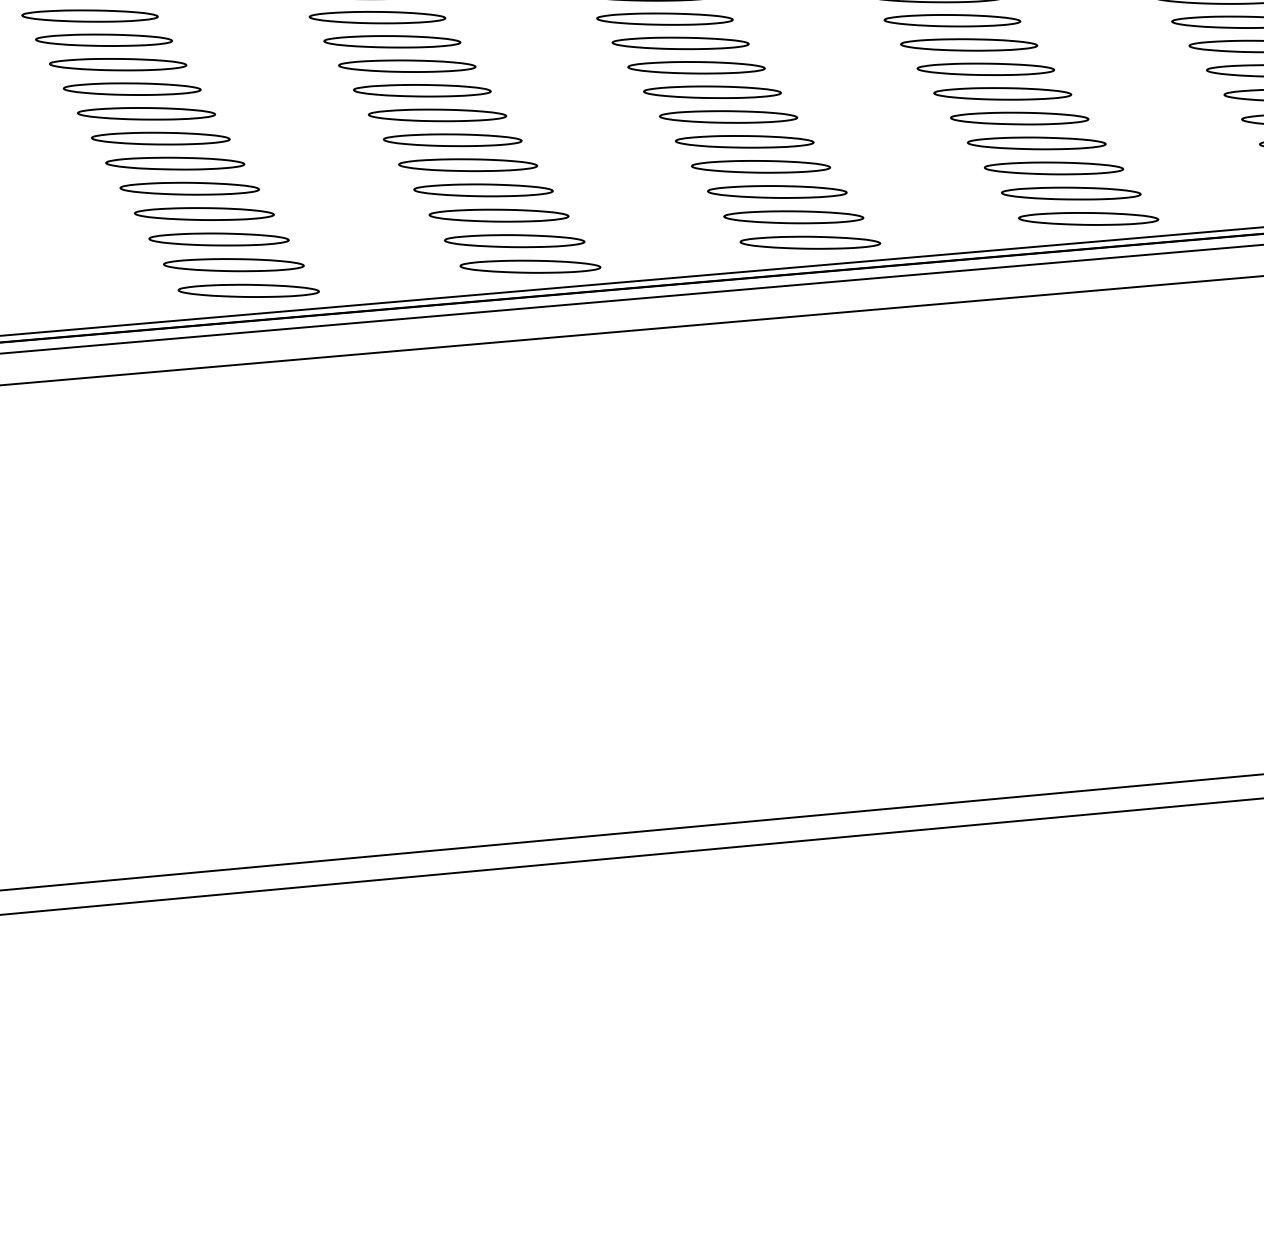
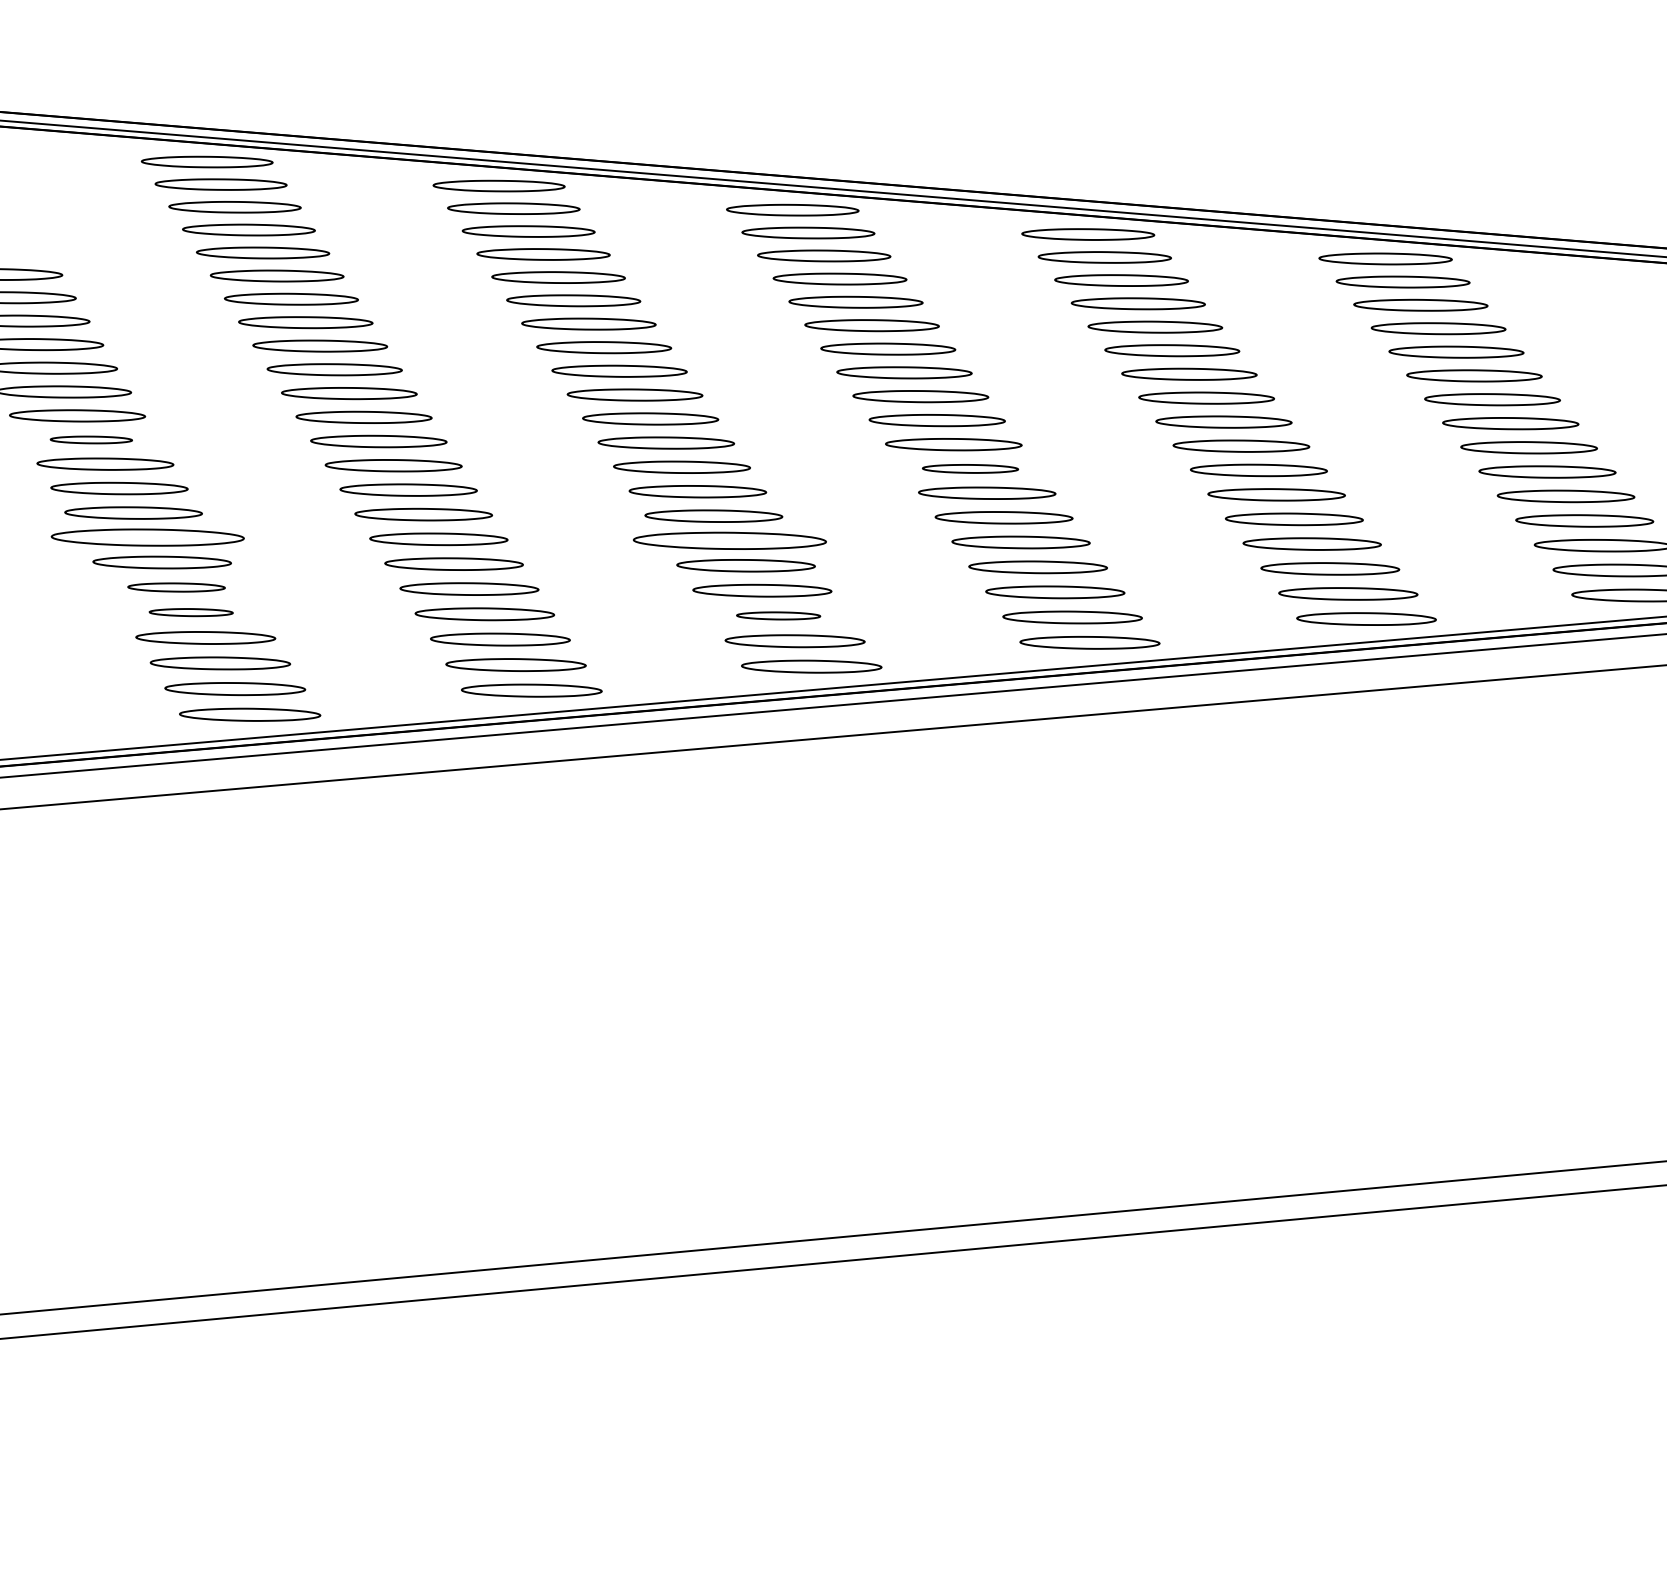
part: (90, 15) -> (91, 439), size x0.6
part: (969, 44) -> (970, 468), size x0.7
part: (146, 113) -> (147, 537), size x1.4
part: (728, 116) -> (729, 540), size x1.4
part: (175, 163) -> (176, 587), size x0.7
part: (190, 188) -> (191, 612), size x0.6
part: (777, 191) -> (778, 615), size x0.6

